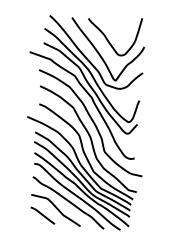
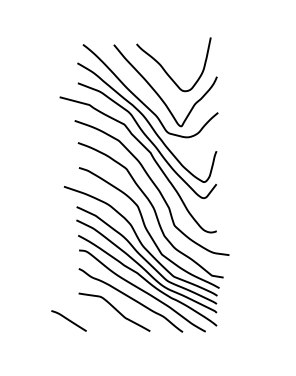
curve: (42, 215) -> (68, 320), moved

